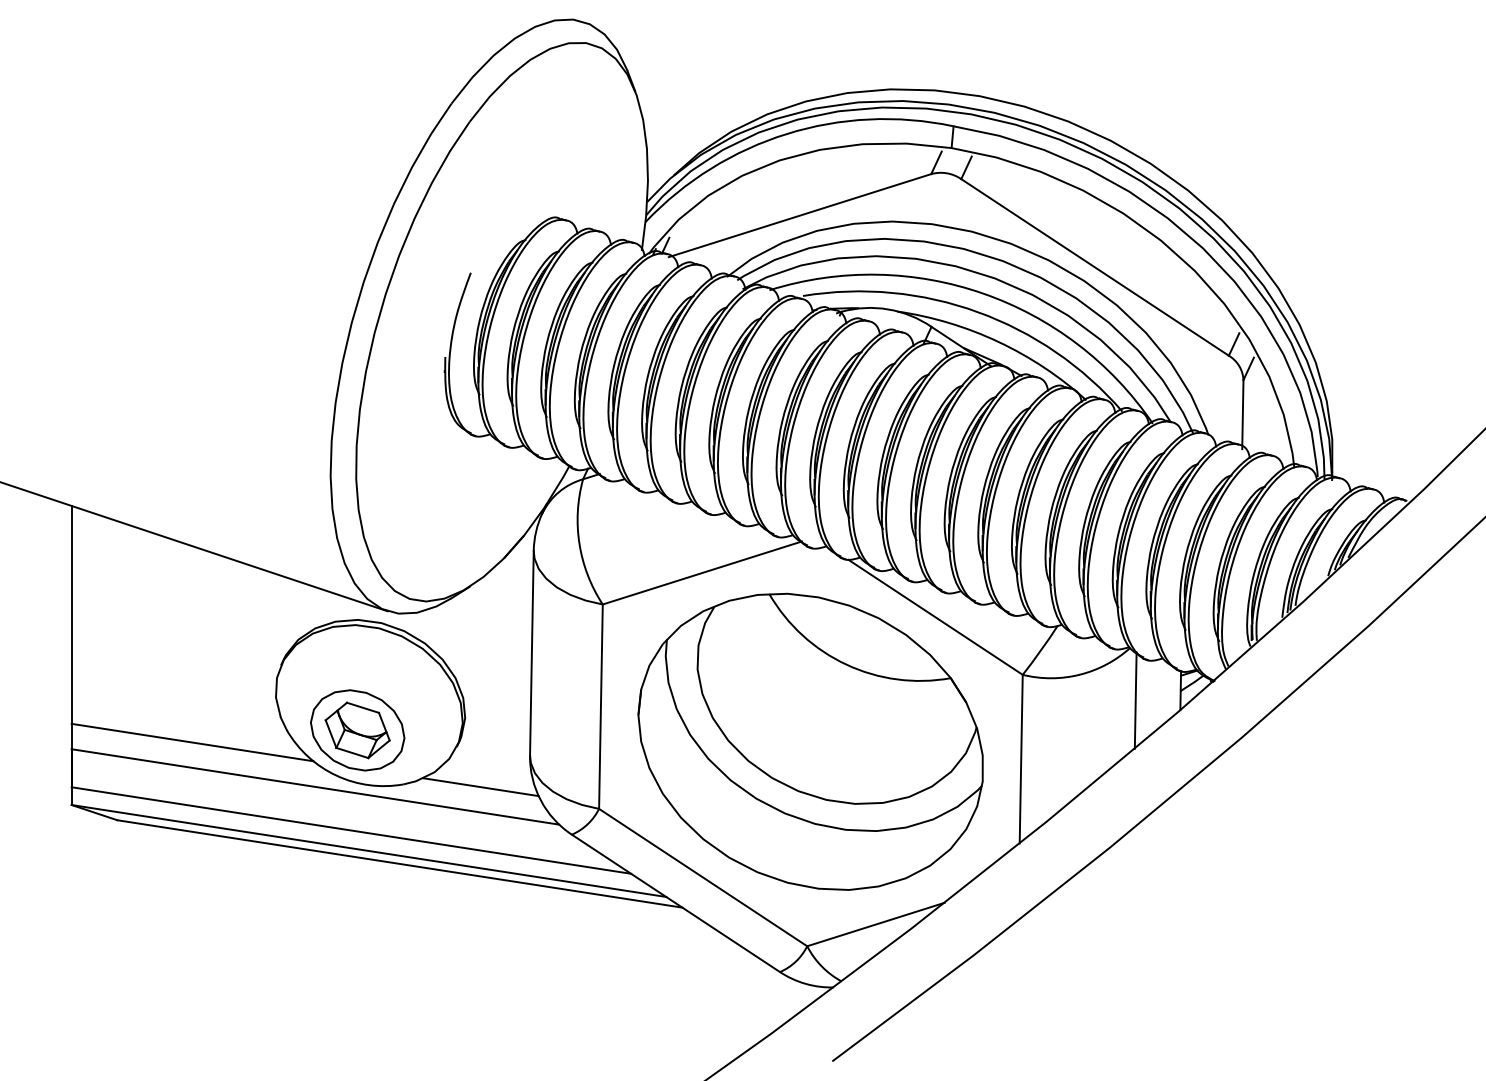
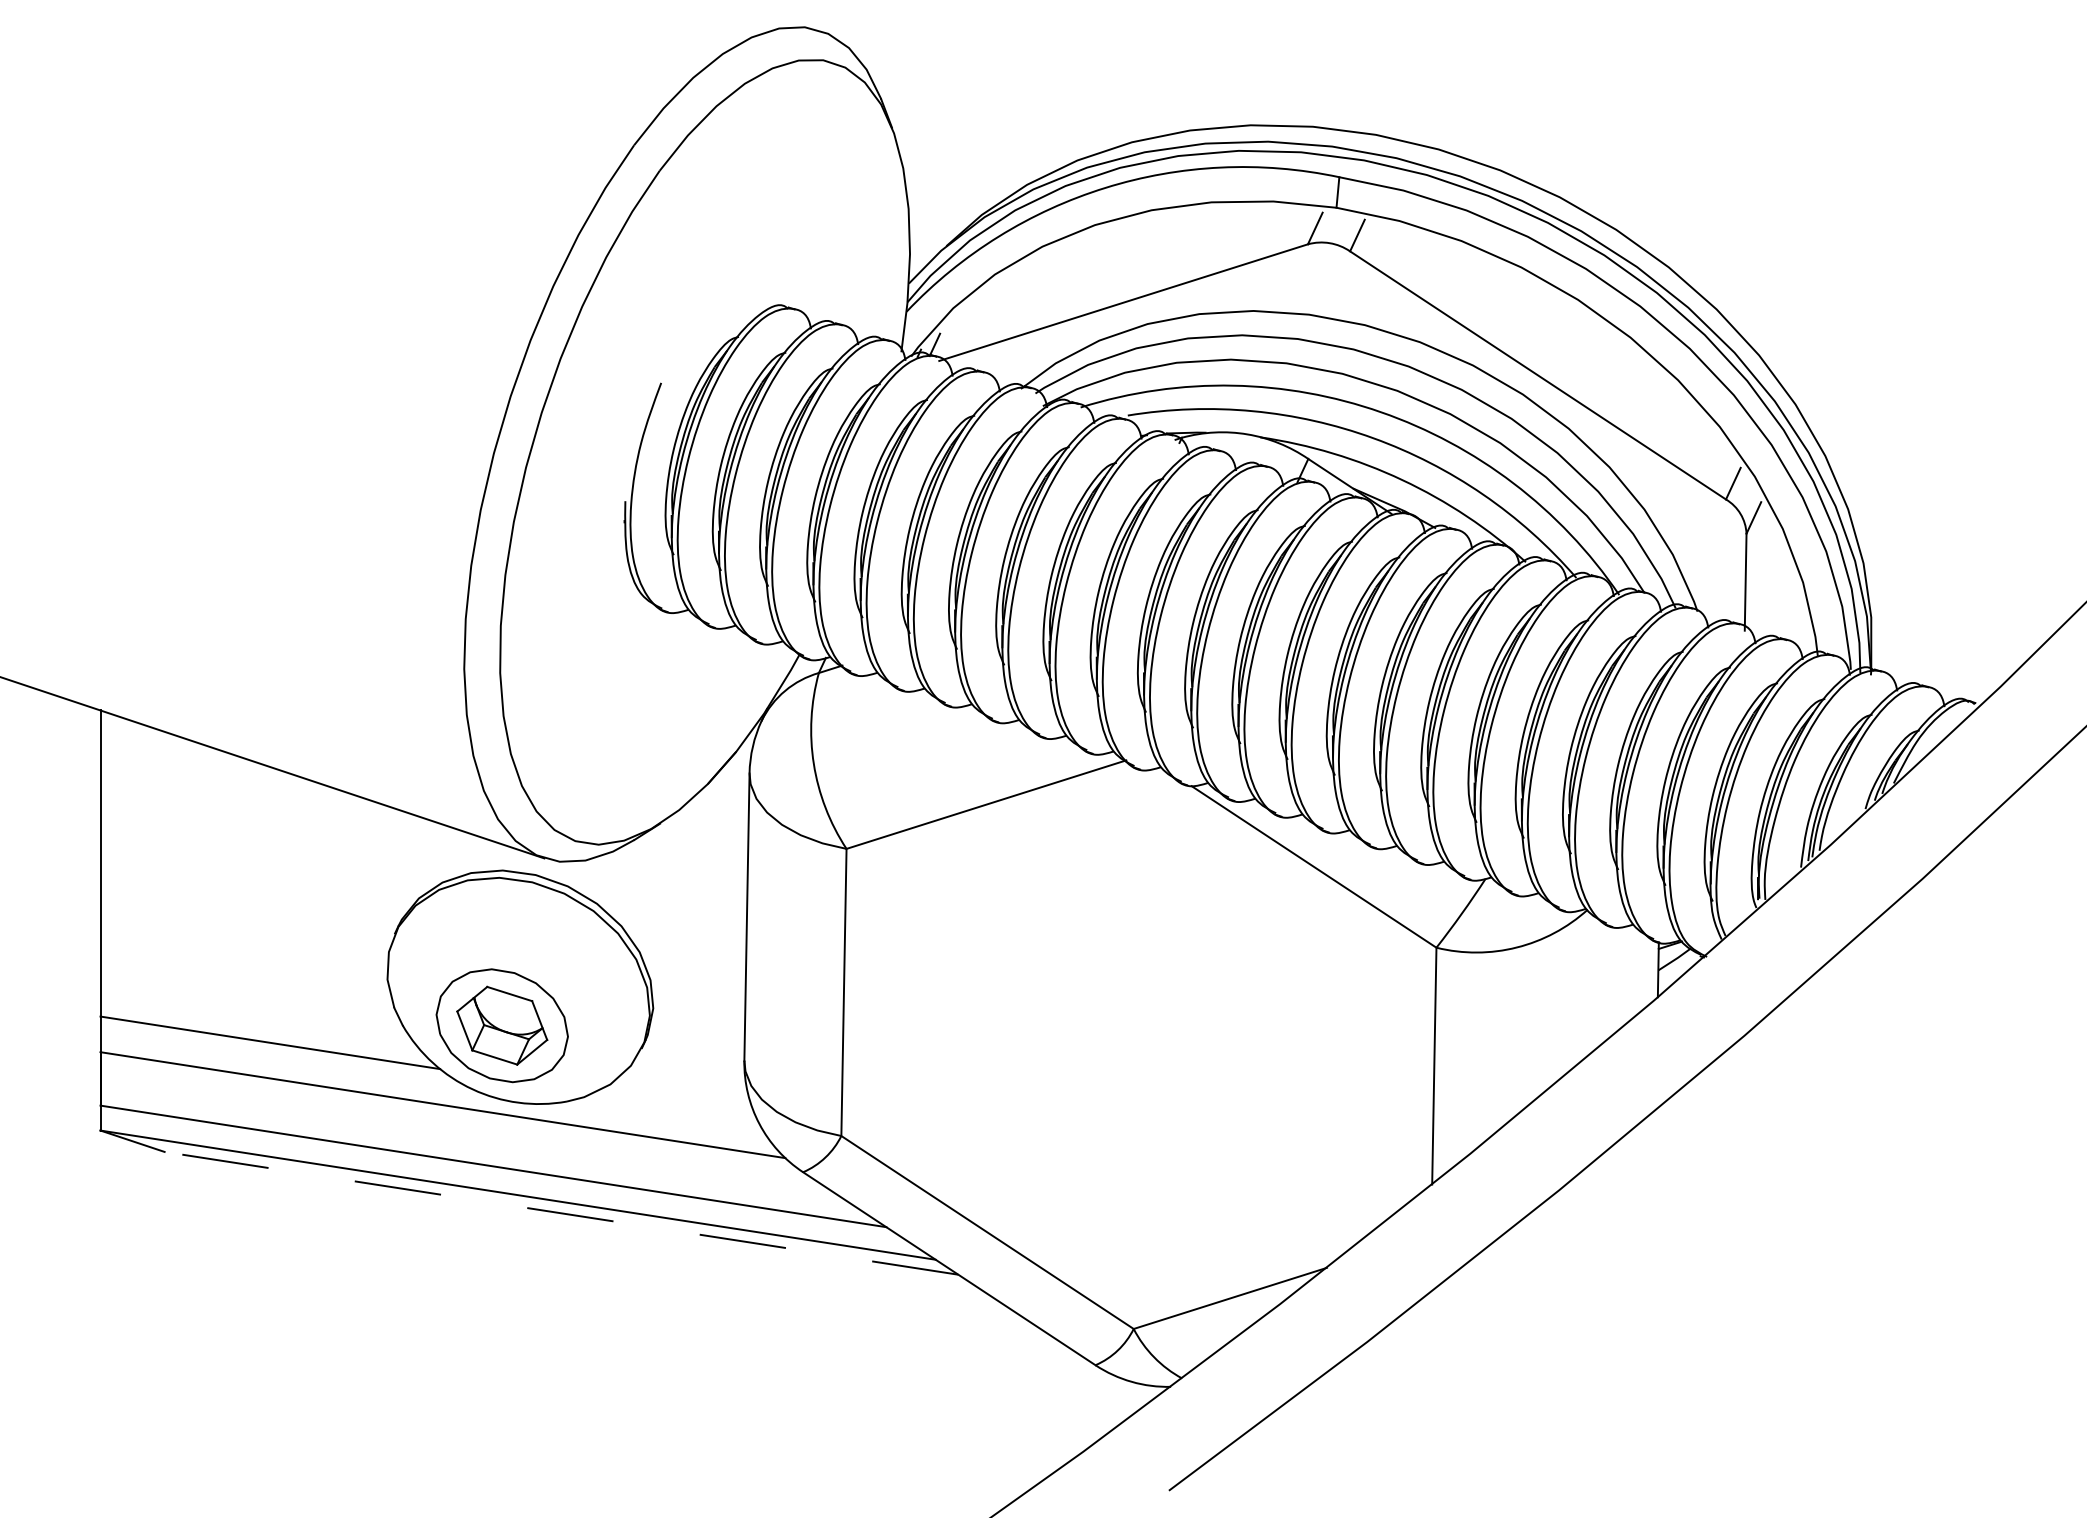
line: (1135, 700) -> (1594, 983), removed
part: (810, 741) -> (1138, 1041), removed
line: (481, 787) -> (675, 1105), removed
line: (399, 864) -> (561, 1213), solid -> dashed

